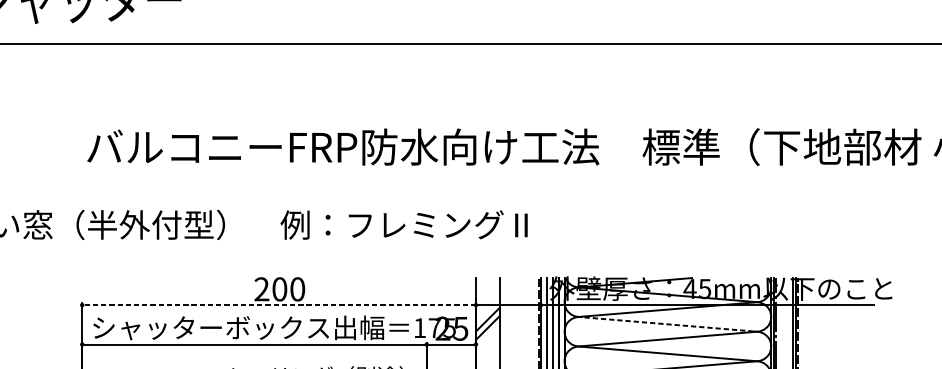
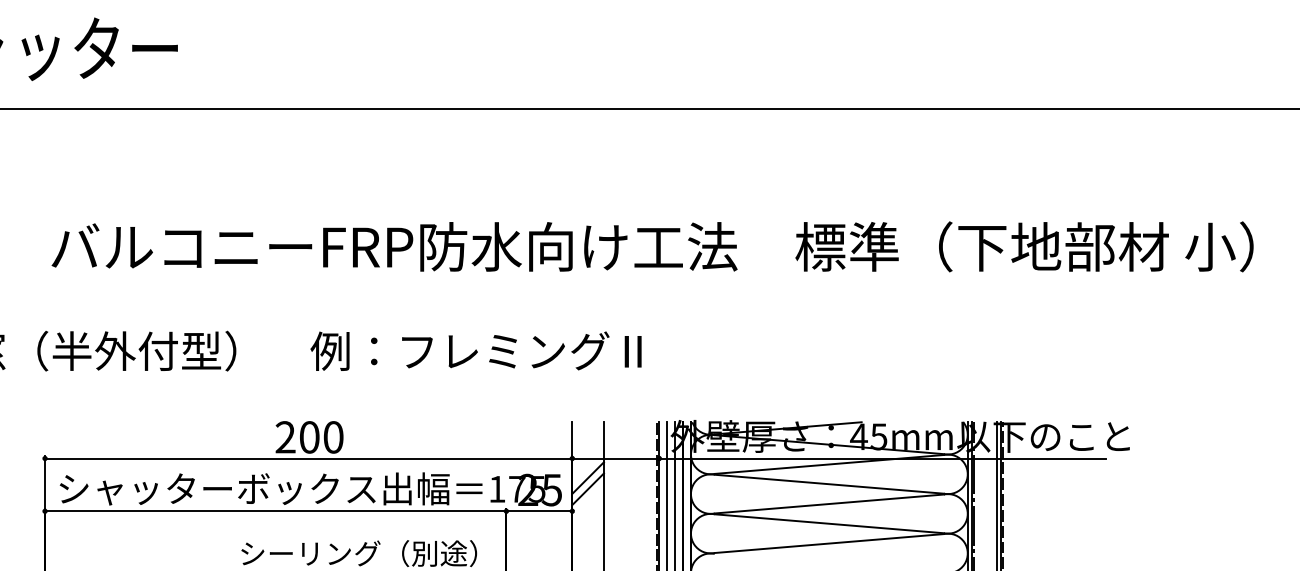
line: (278, 305) -> (308, 458), dashed -> solid
line: (668, 324) -> (829, 484), dashed -> solid

